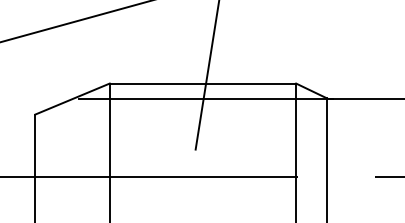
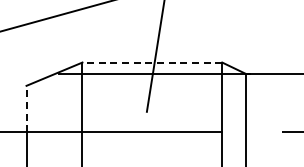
line: (203, 83) -> (152, 62), solid -> dashed
line: (35, 144) -> (26, 108), solid -> dashed

